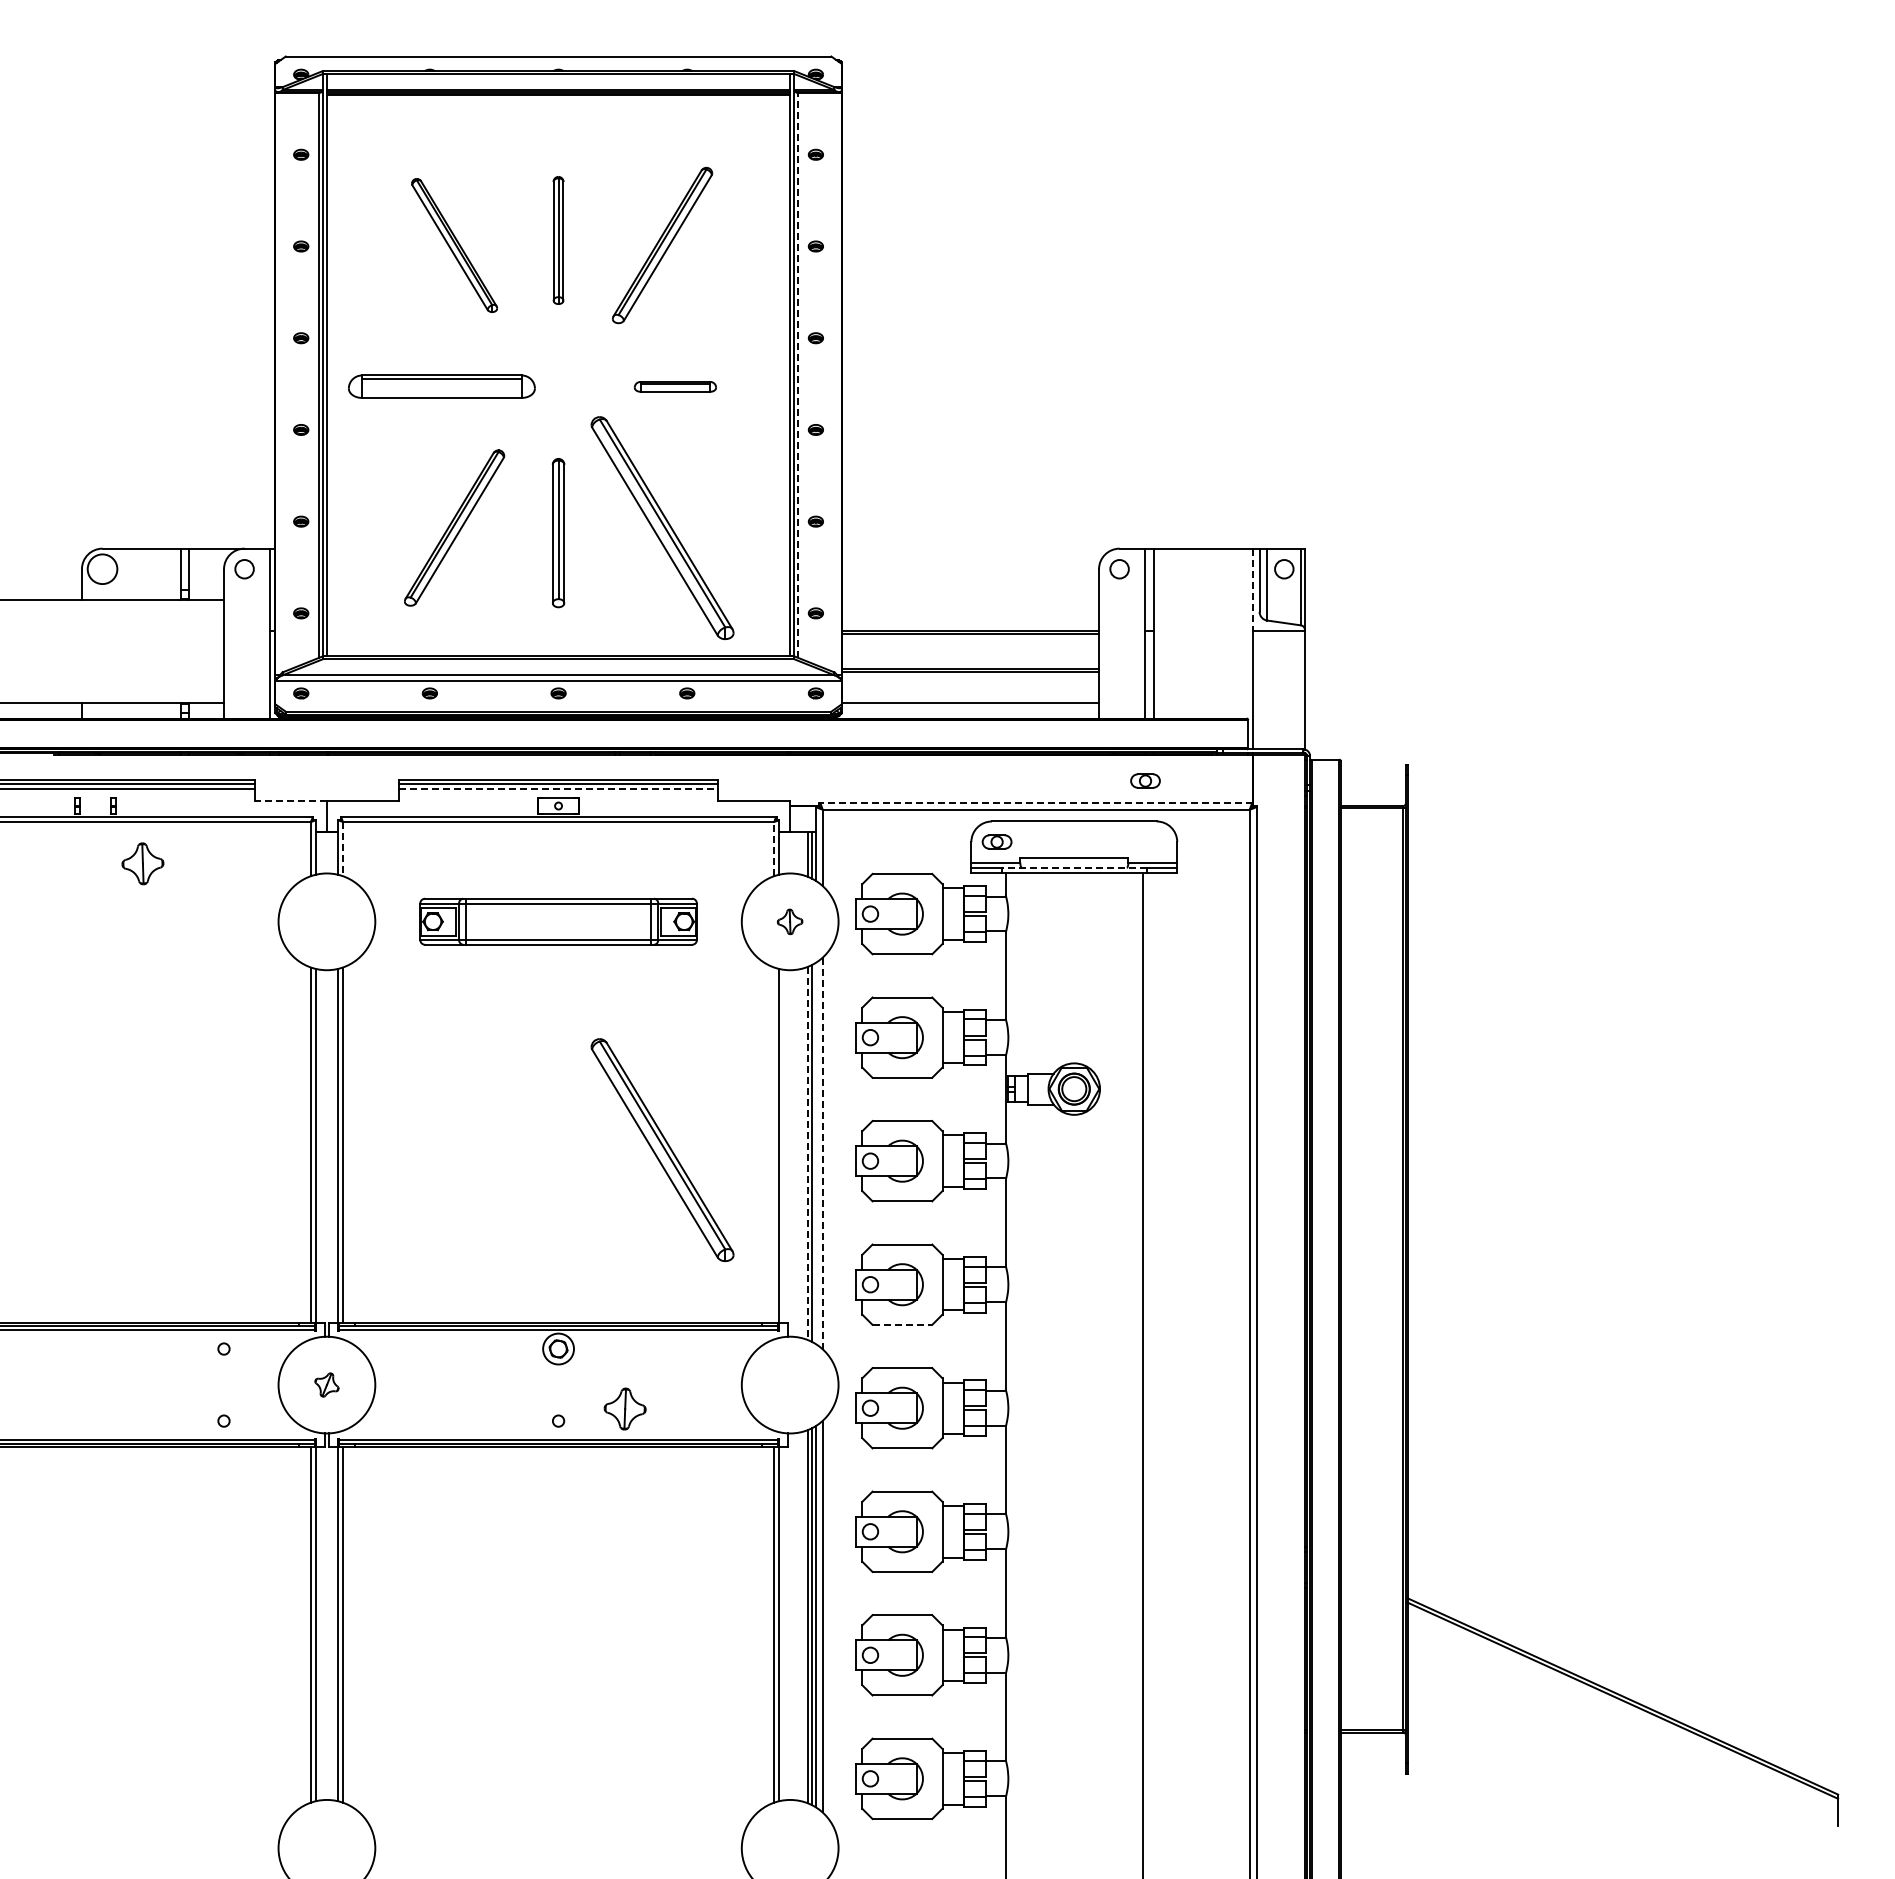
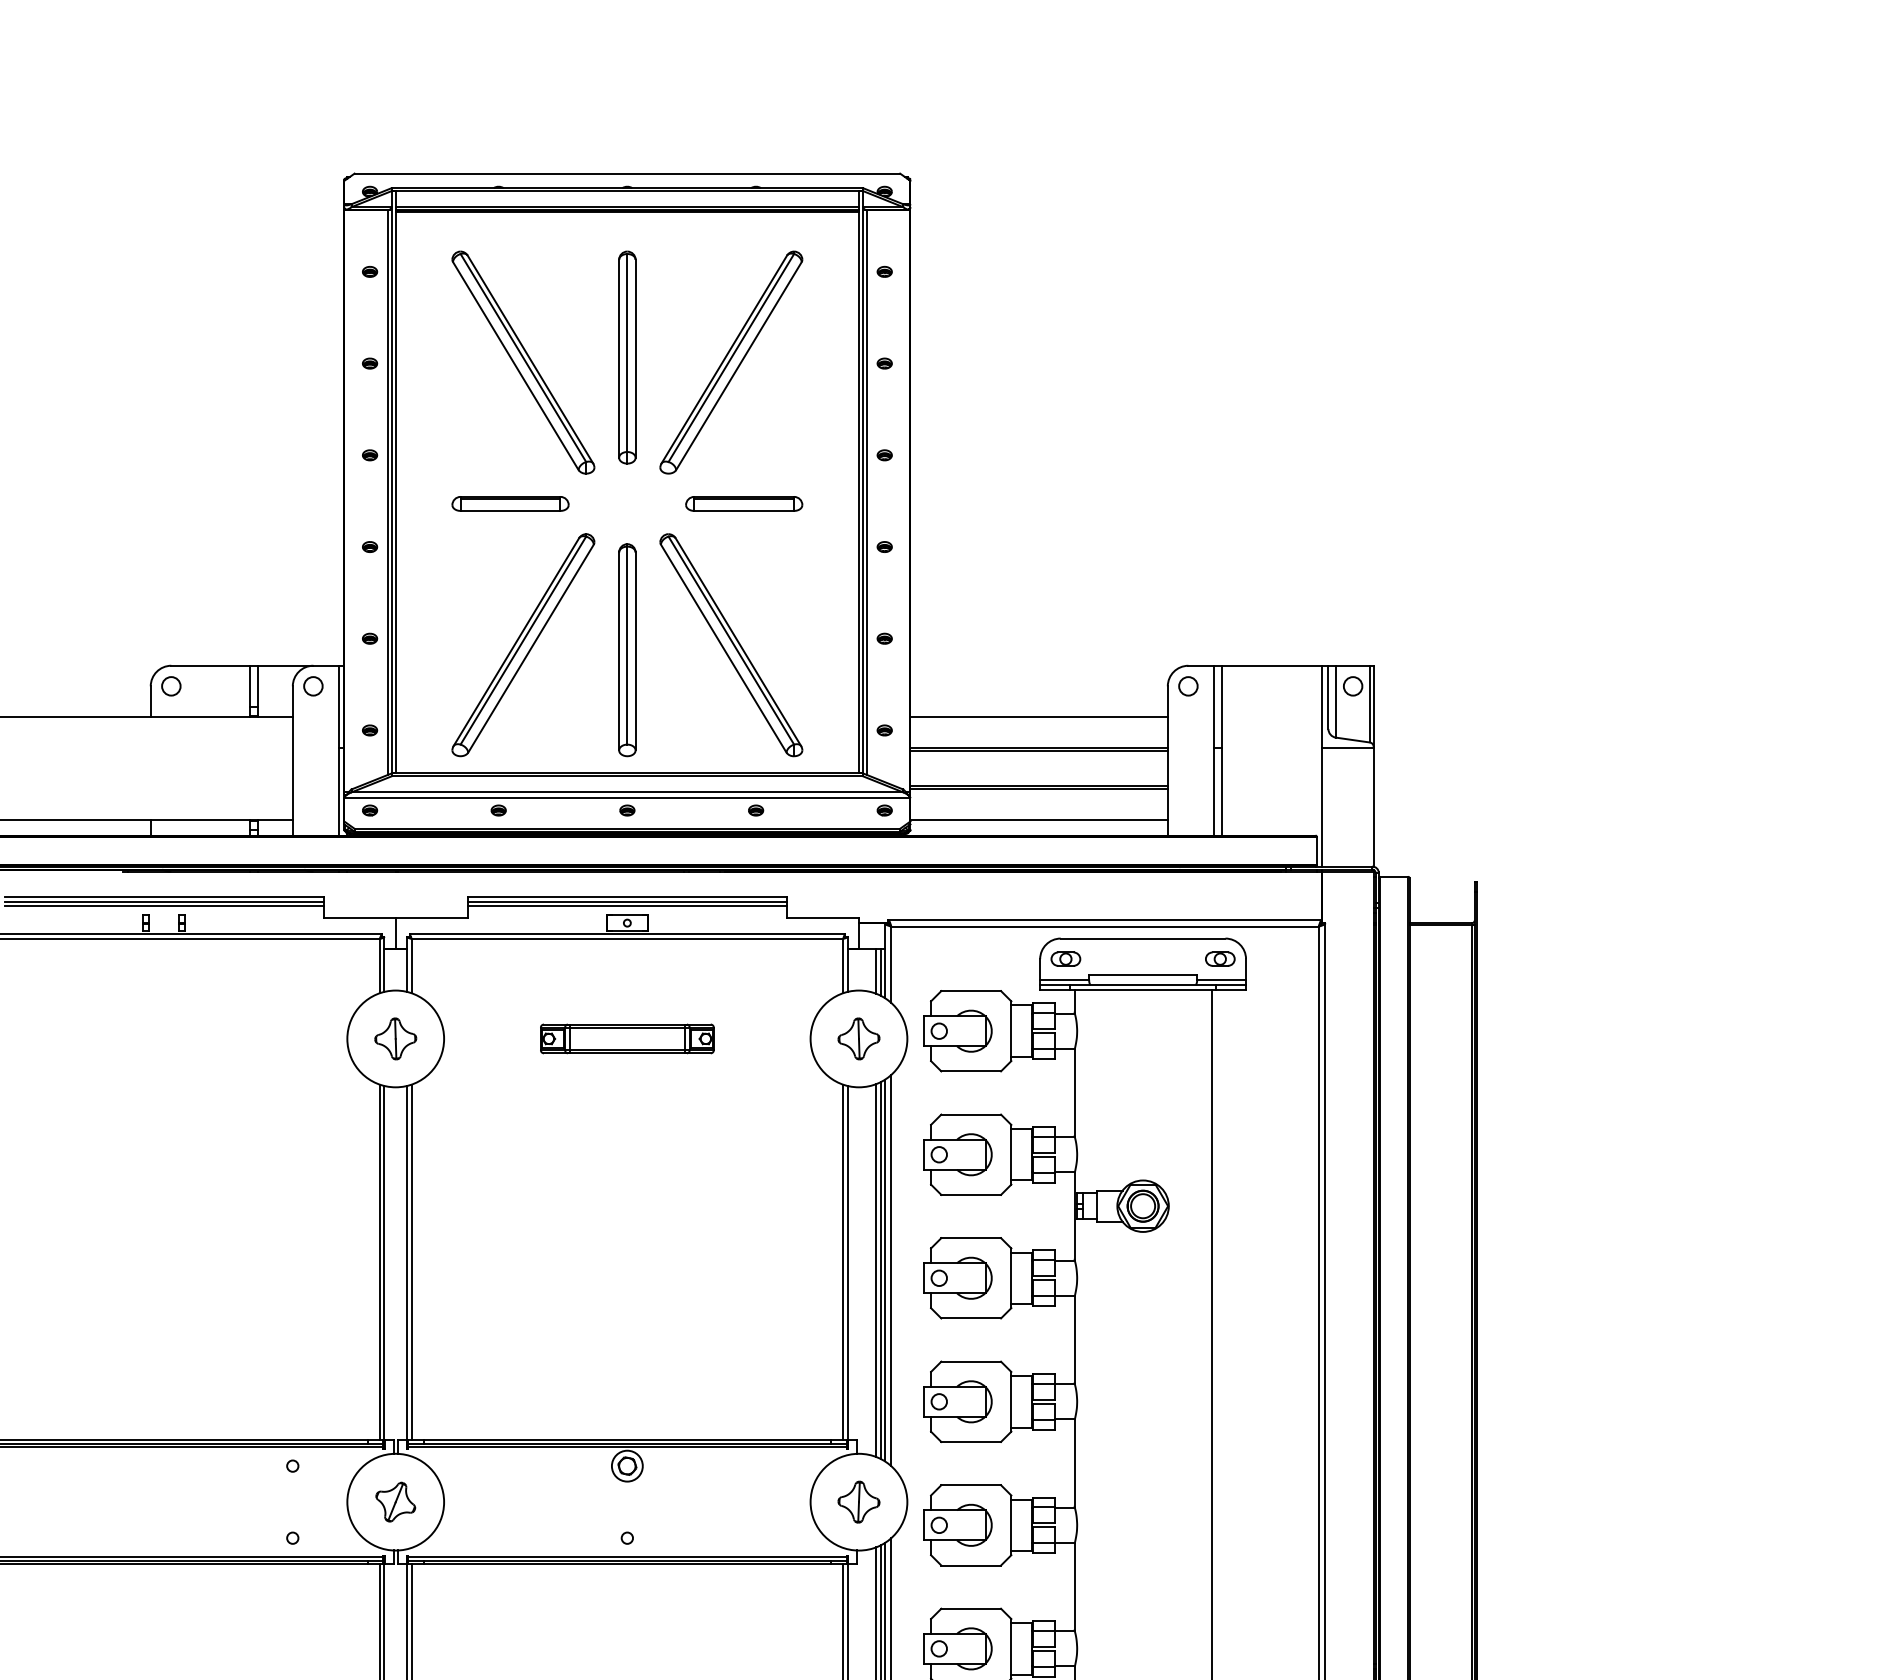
part: (558, 240) -> (627, 357), size x1.67
part: (454, 245) -> (523, 362), size x1.67
part: (662, 245) -> (731, 362), size x1.43
line: (798, 375) -> (867, 492), dashed -> solid
part: (441, 386) -> (510, 503), size x0.62
part: (675, 386) -> (744, 503), size x1.43
part: (454, 527) -> (523, 644), size x1.43
part: (558, 532) -> (627, 649), size x1.43
circle: (102, 569) -> (171, 686), size x0.62
line: (1253, 590) -> (1322, 707), dashed -> solid
line: (970, 600) -> (1039, 717), added
part: (1145, 780) -> (1220, 958), moved
line: (558, 788) -> (627, 905), dashed -> solid
line: (290, 800) -> (359, 917), dashed -> solid
line: (1036, 802) -> (1105, 919), dashed -> solid
line: (774, 848) -> (843, 965), dashed -> solid
line: (342, 849) -> (411, 966), dashed -> solid
part: (142, 863) -> (395, 1038), moved
line: (1074, 867) -> (1143, 984), dashed -> solid
part: (558, 921) -> (627, 1038), size x0.62
part: (789, 921) -> (858, 1038), size x1.67
line: (774, 1145) -> (843, 1262), added
part: (662, 1150) -> (731, 1267), removed
line: (807, 1153) -> (876, 1270), dashed -> solid
line: (815, 1153) -> (884, 1270), added
line: (822, 1153) -> (891, 1270), dashed -> solid
line: (902, 1324) -> (971, 1441), dashed -> solid
part: (326, 1384) -> (395, 1501), size x1.67
part: (624, 1408) -> (858, 1501), moved

